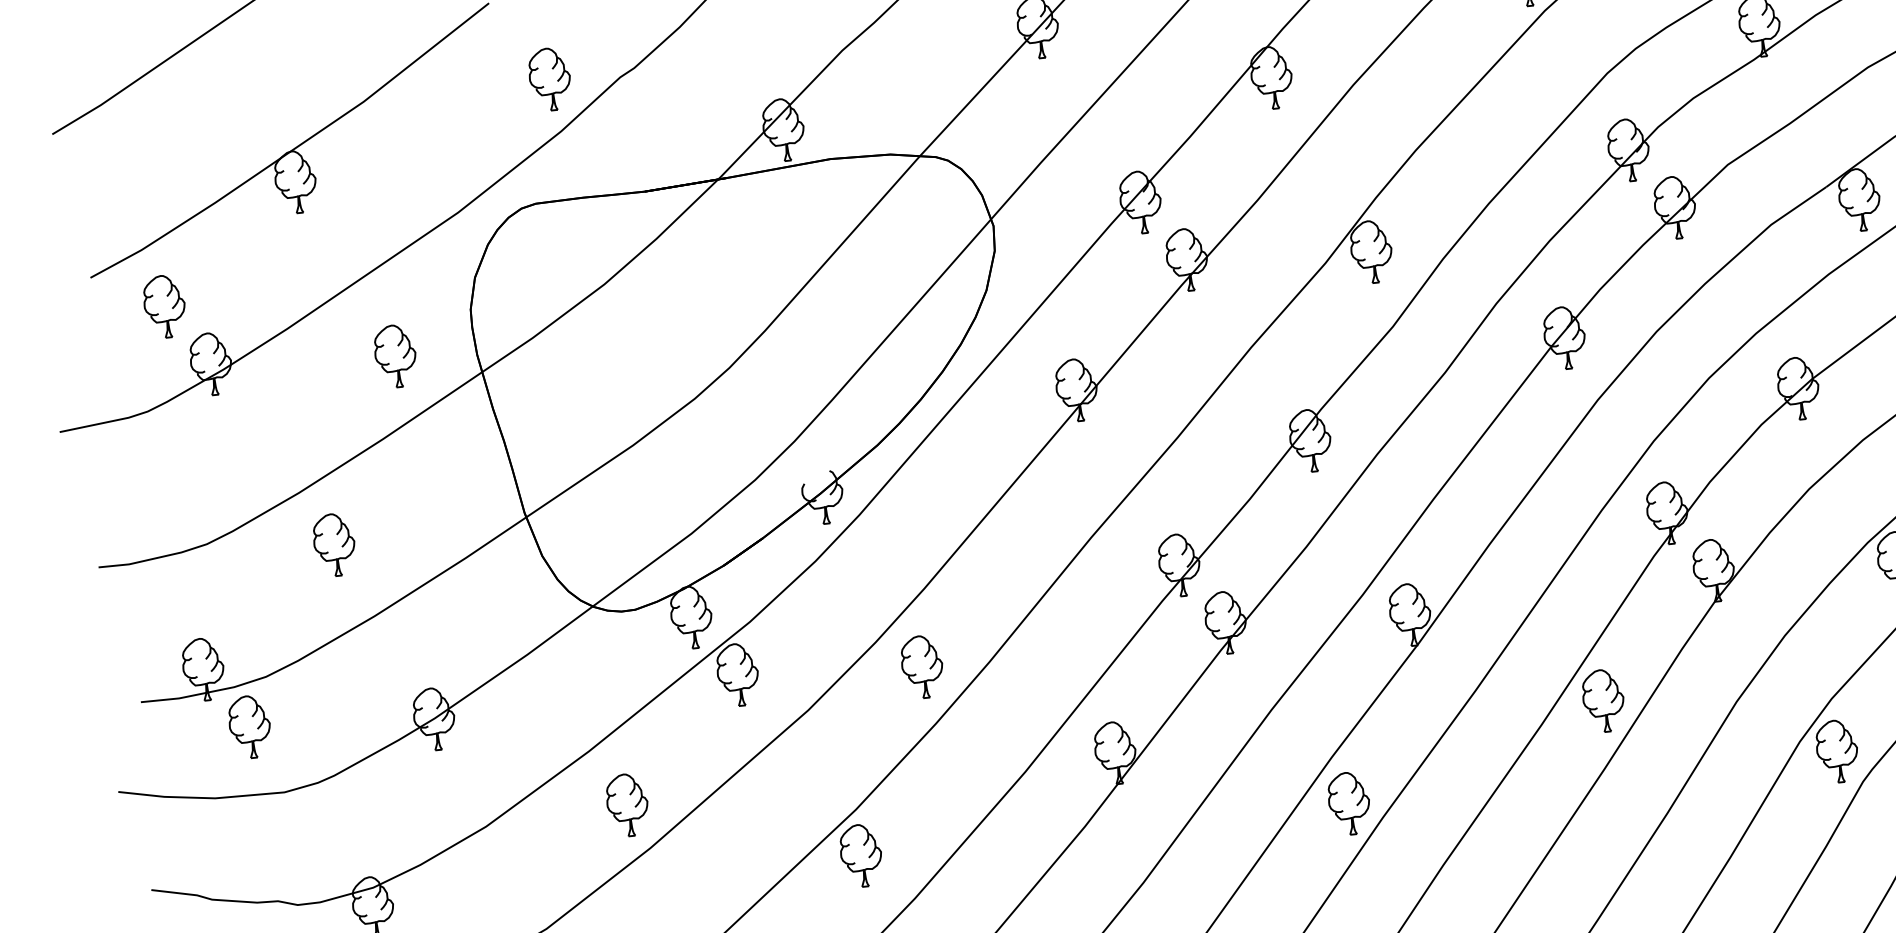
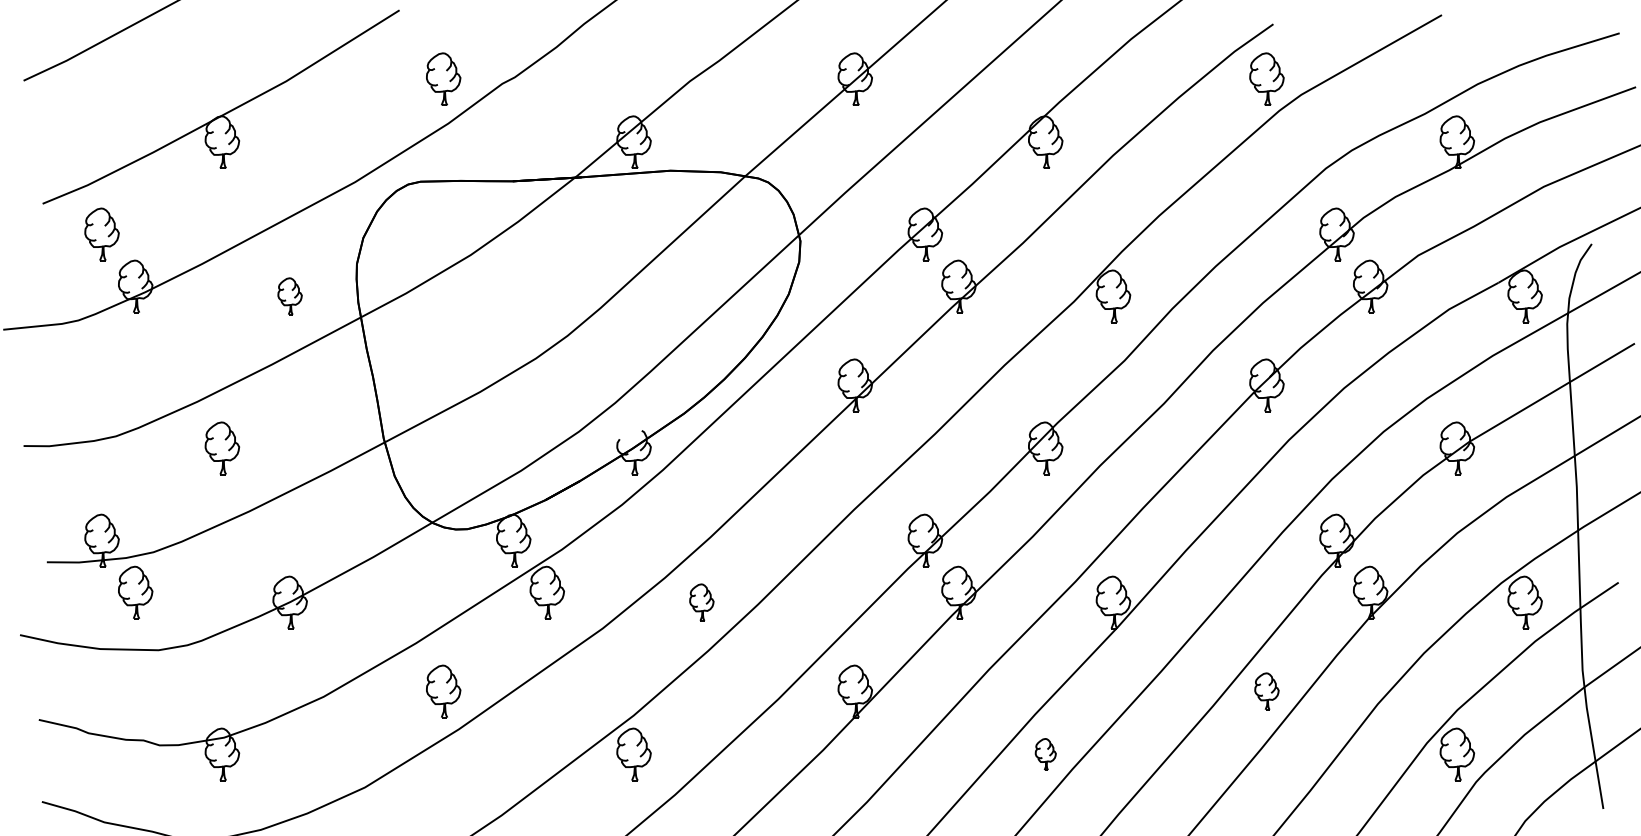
part: (394, 356) -> (289, 296), size x0.7
part: (922, 666) -> (701, 602), size x0.7
part: (1603, 700) -> (1266, 691), size x0.7
part: (1349, 803) -> (1045, 754), size x0.6

